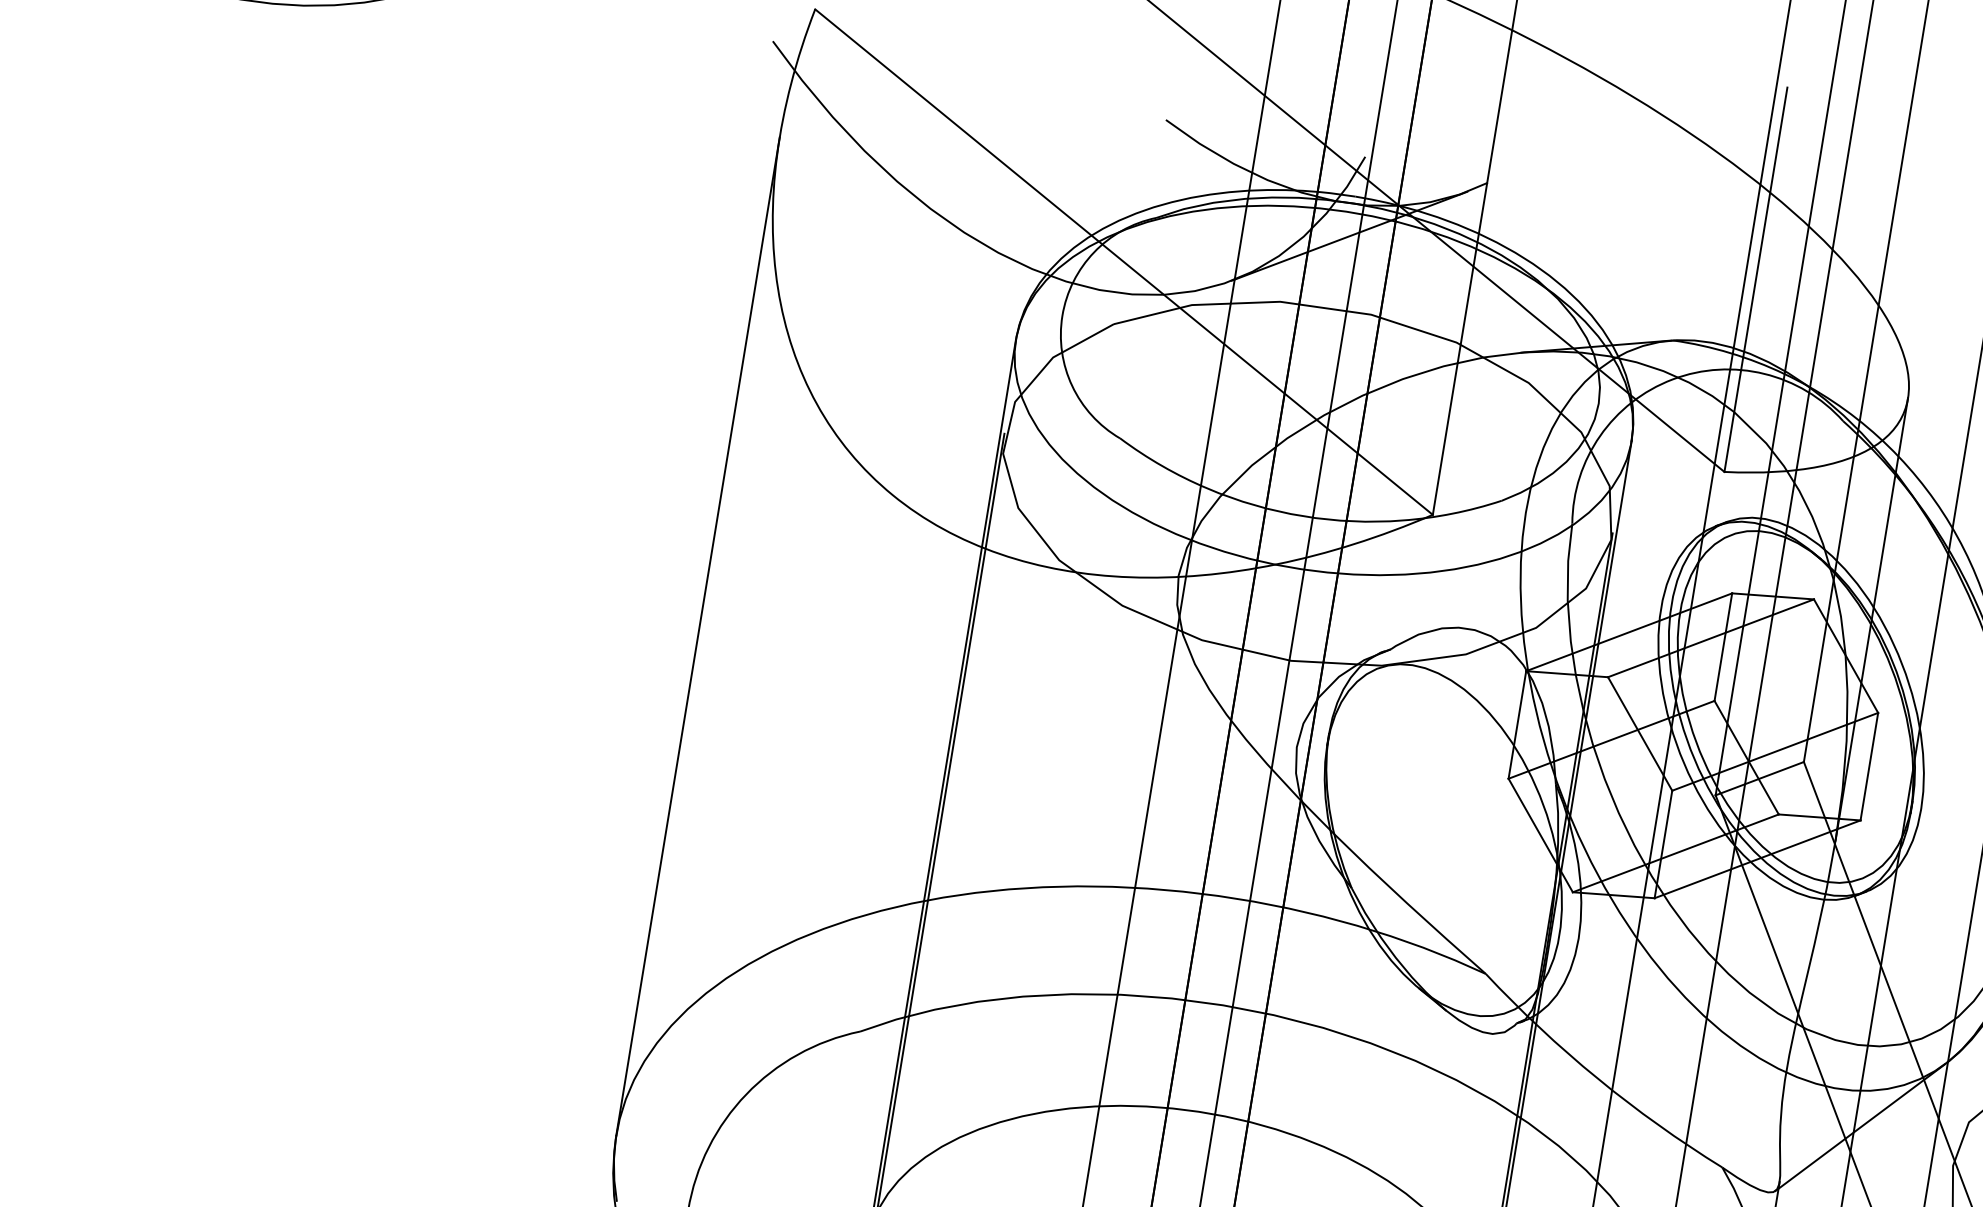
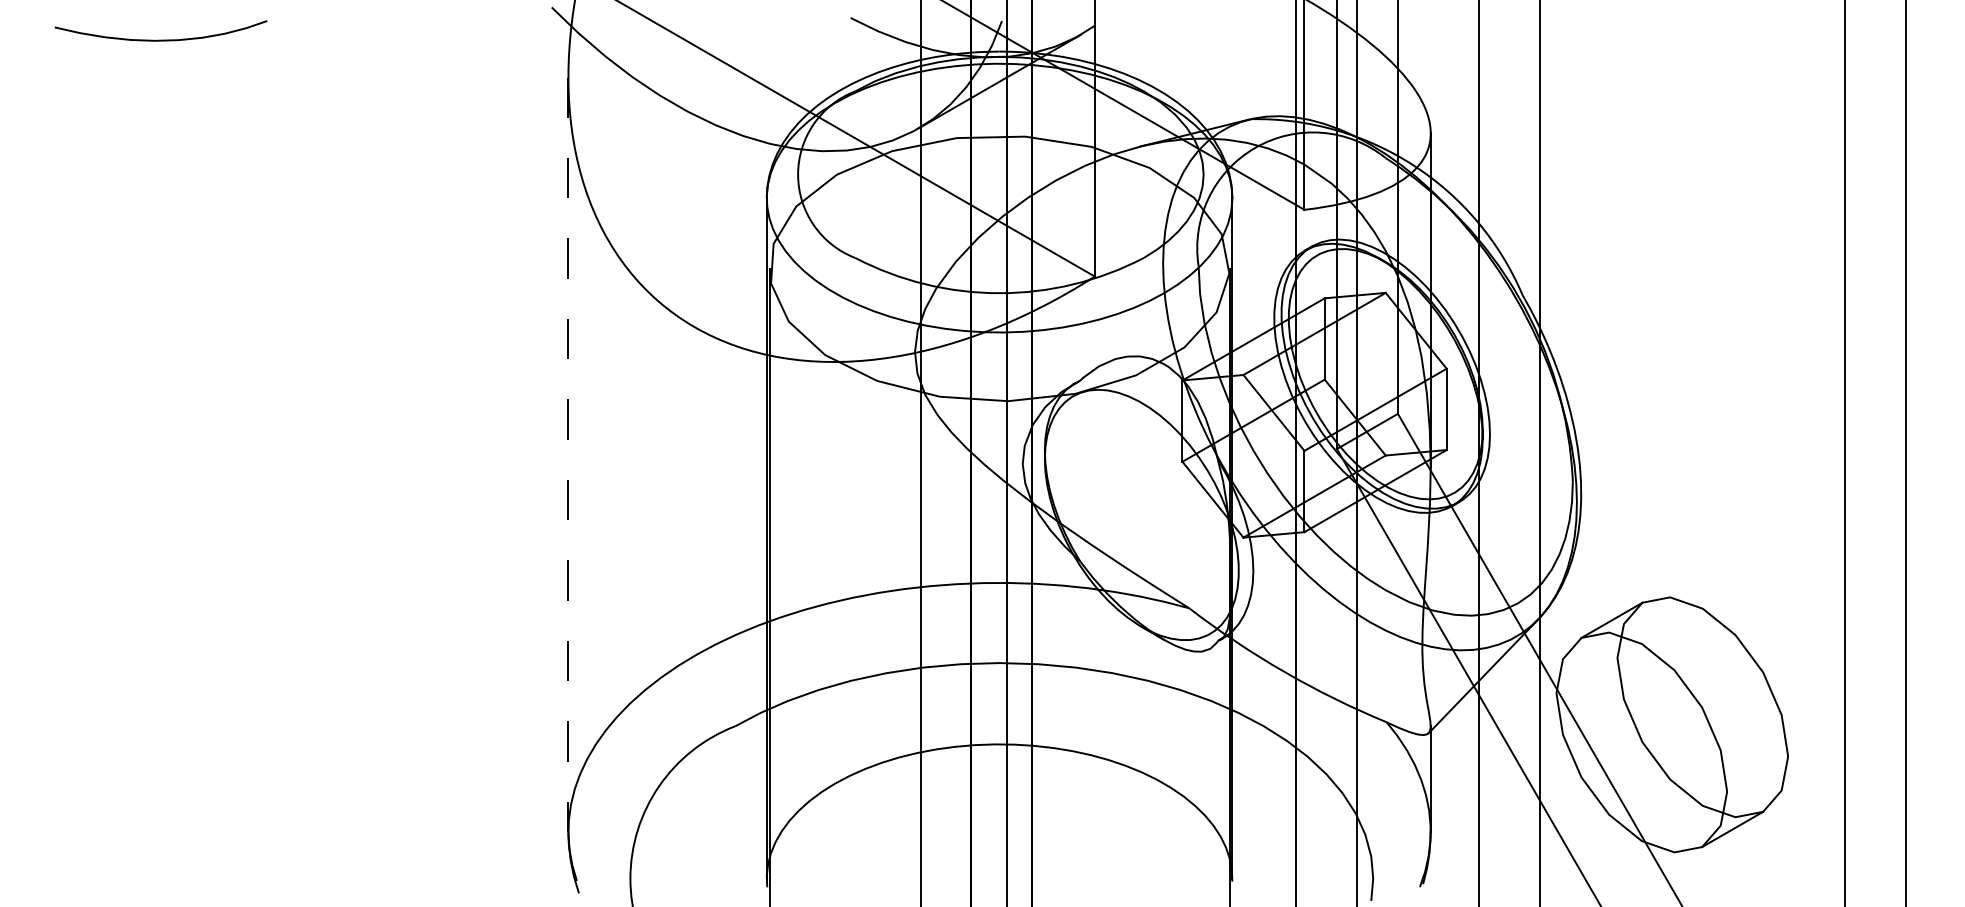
line: (697, 637) -> (568, 455), solid -> dashed

